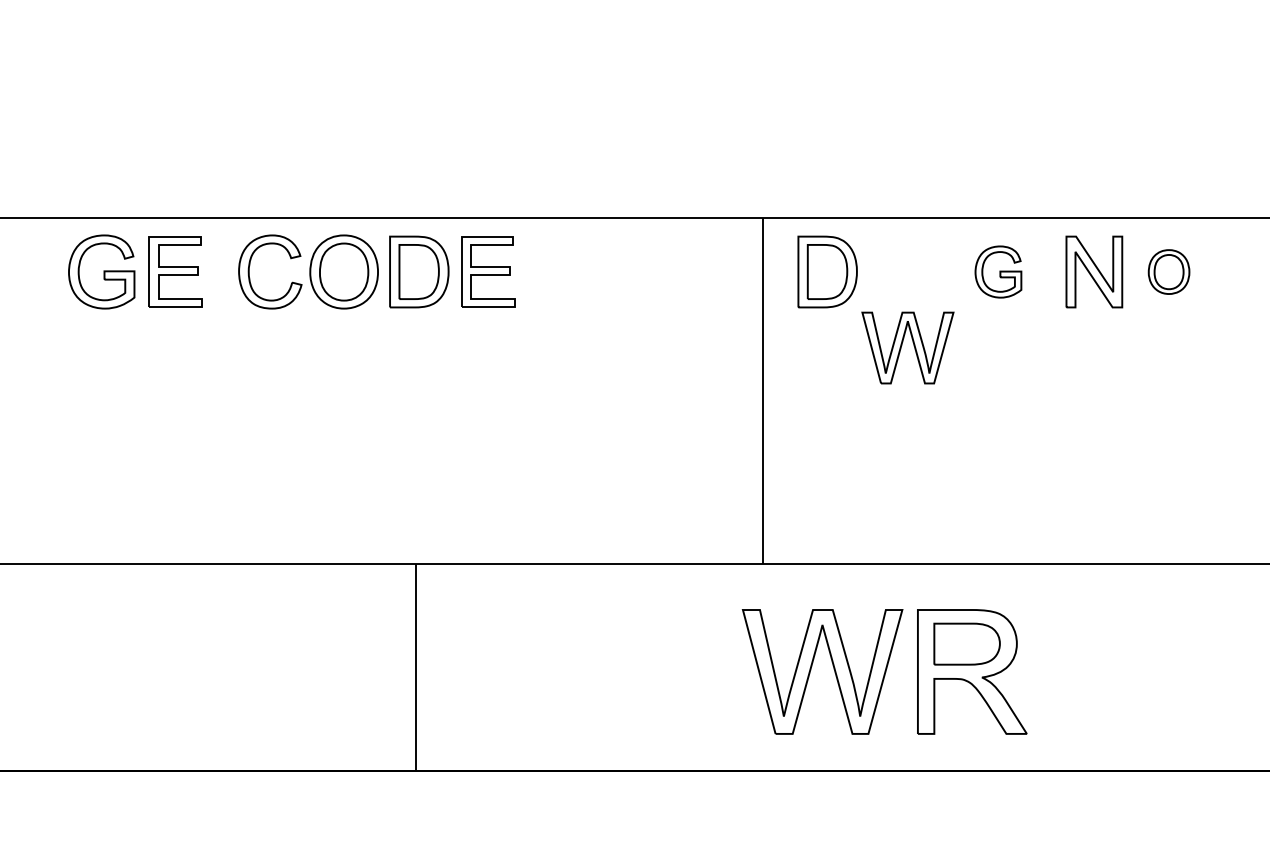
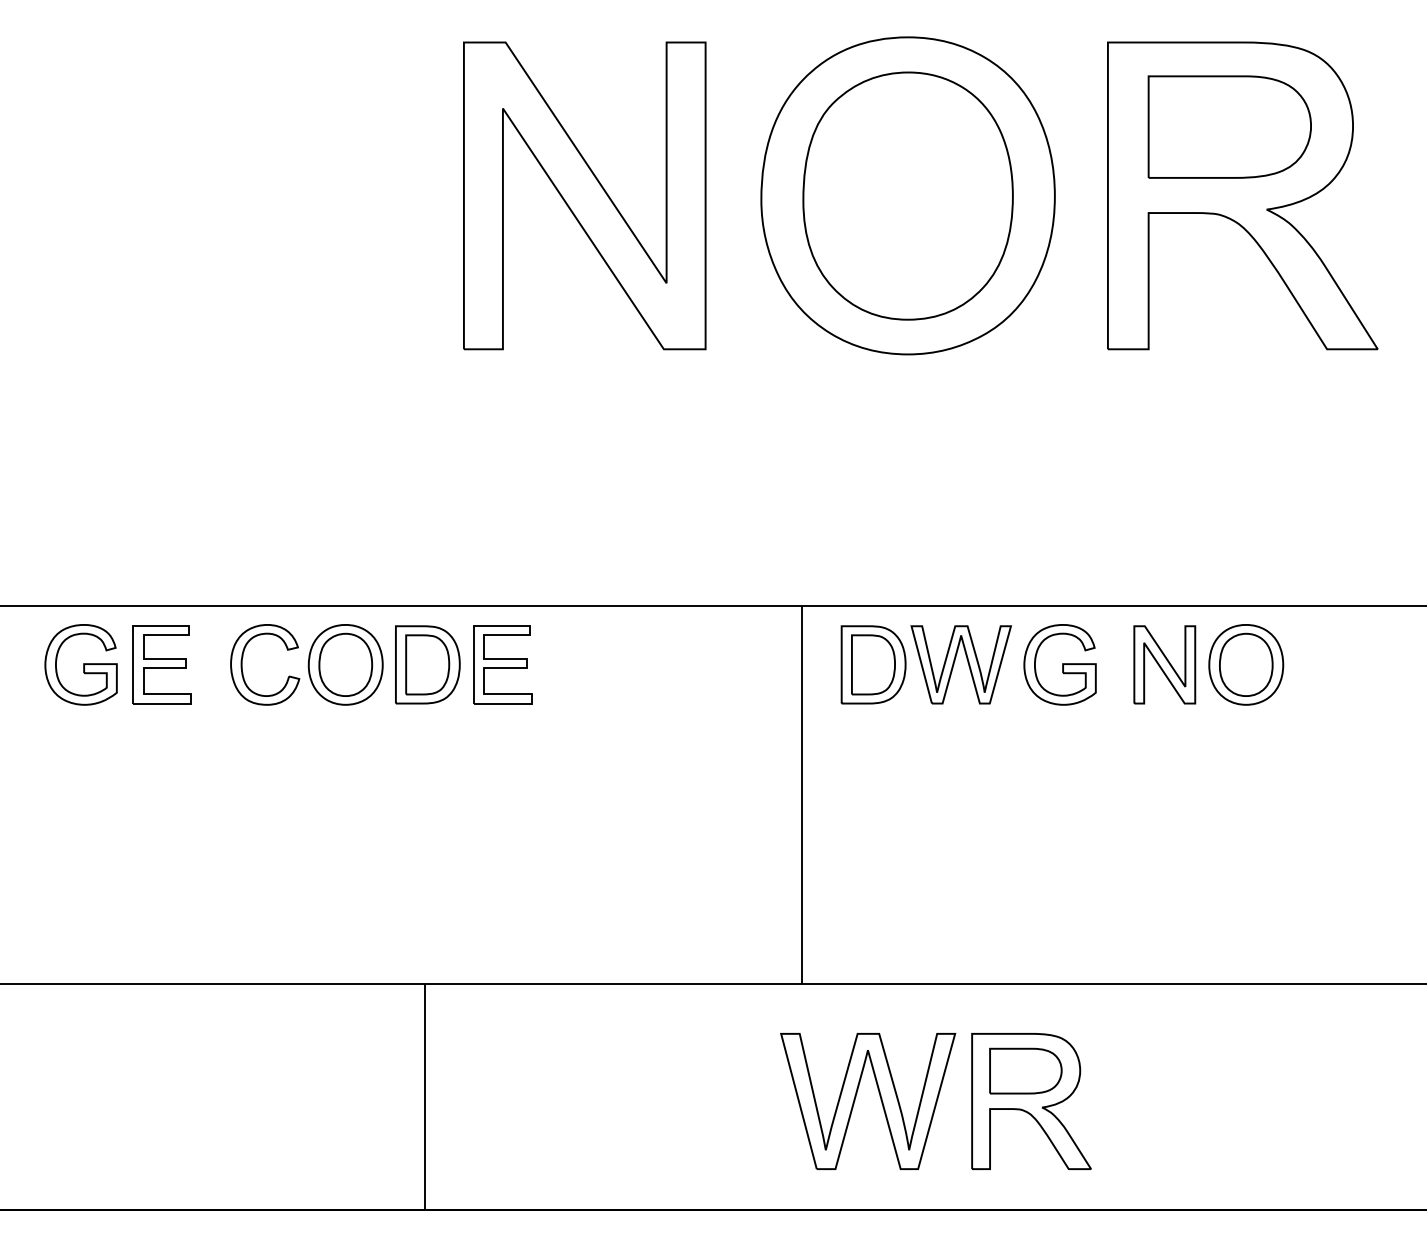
part: (997, 271) -> (1059, 664), size x1.43
part: (1169, 271) -> (1246, 664), size x1.67
part: (907, 347) -> (960, 664), moved

